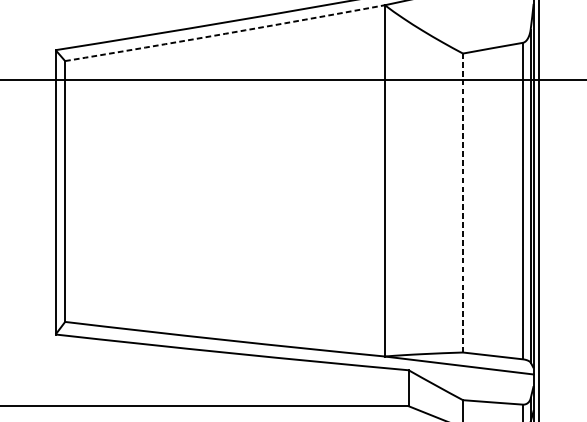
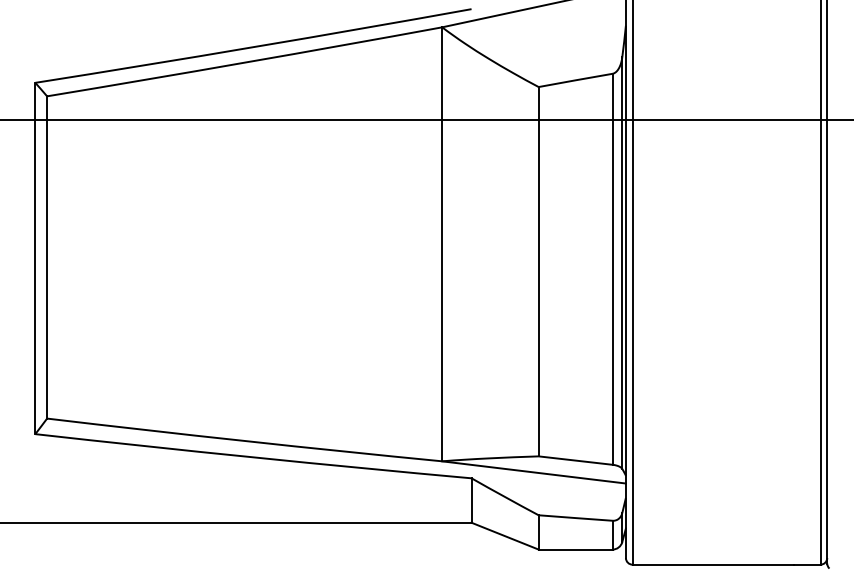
arc: (224, 33) -> (244, 62), dashed -> solid
line: (462, 202) -> (538, 271), dashed -> solid

